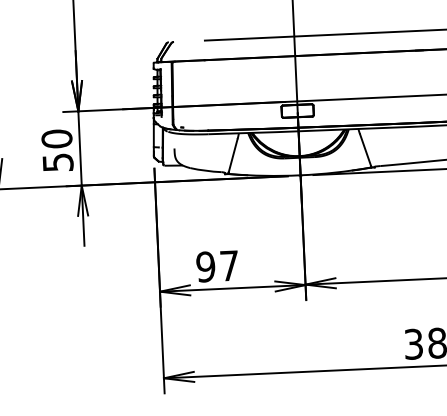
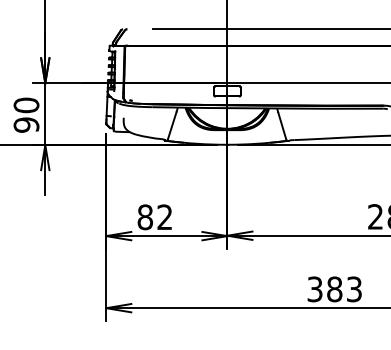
text: (58, 161) -> (26, 124), 50 -> 90
text: (216, 266) -> (154, 217), 97 -> 82

